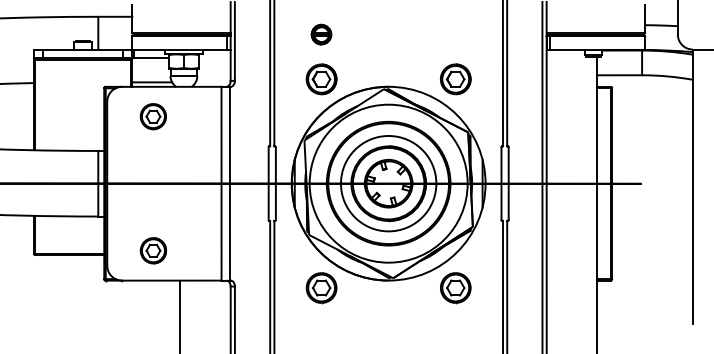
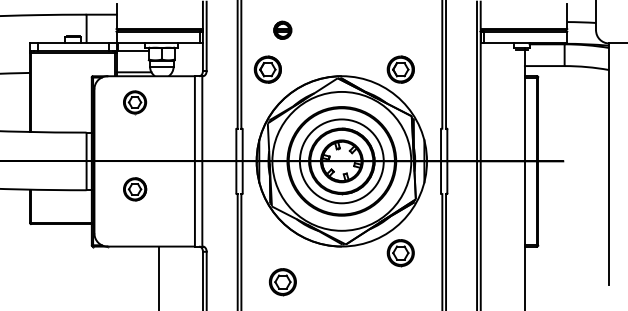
part: (321, 79) -> (267, 69), moved
part: (153, 250) -> (135, 189), moved
part: (321, 288) -> (282, 282), moved

